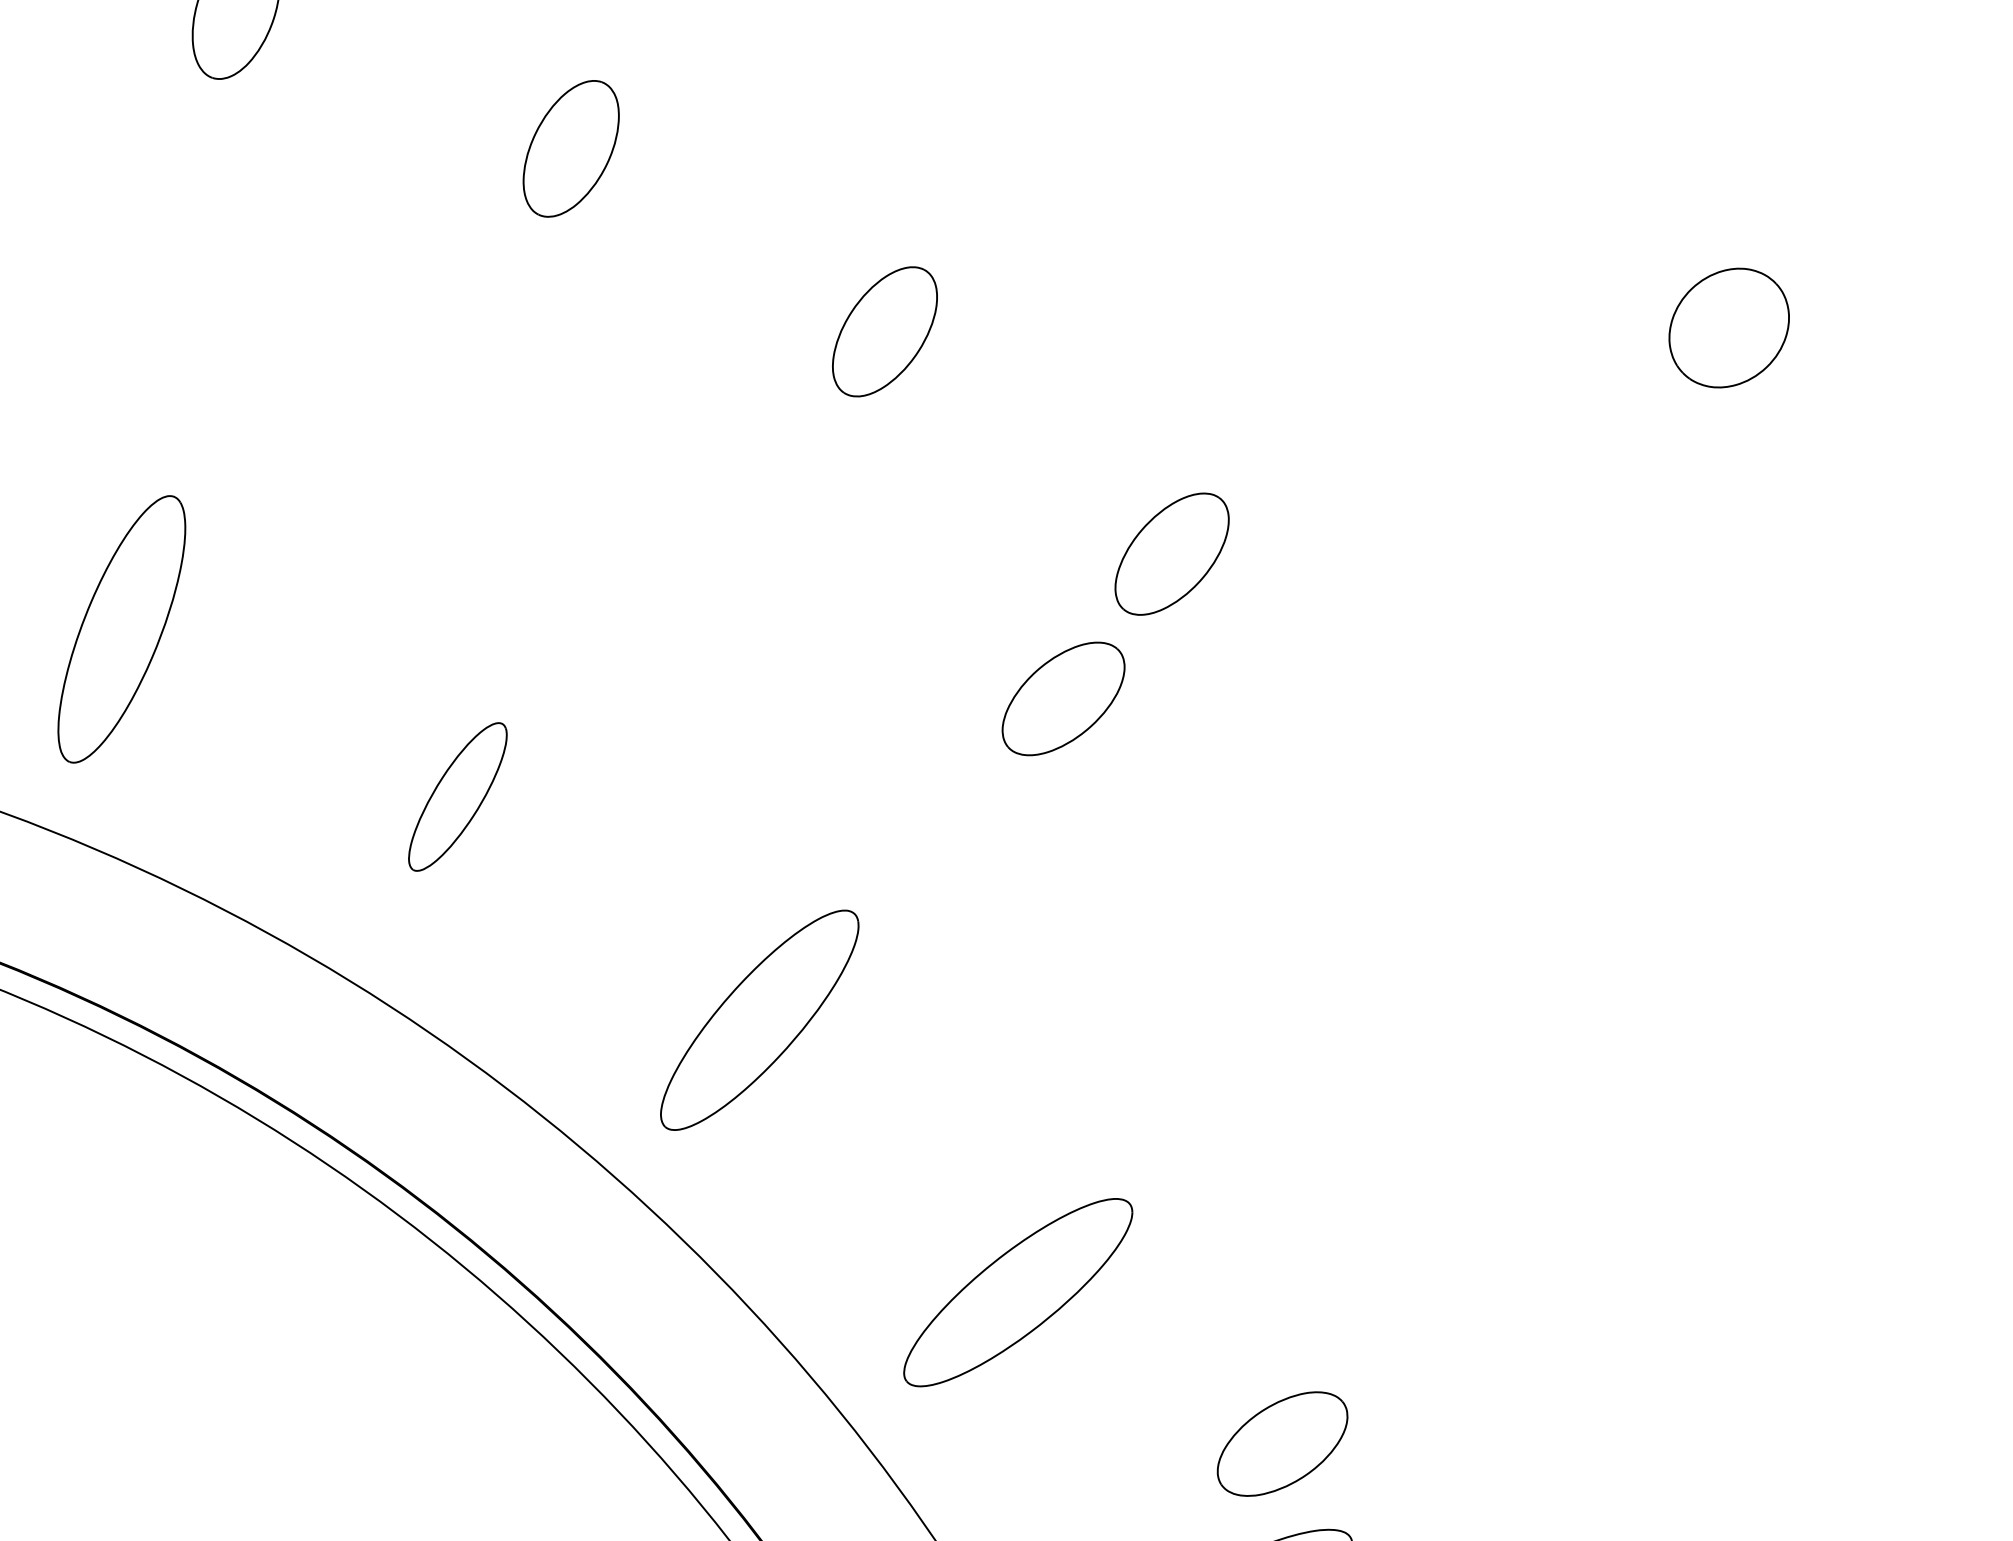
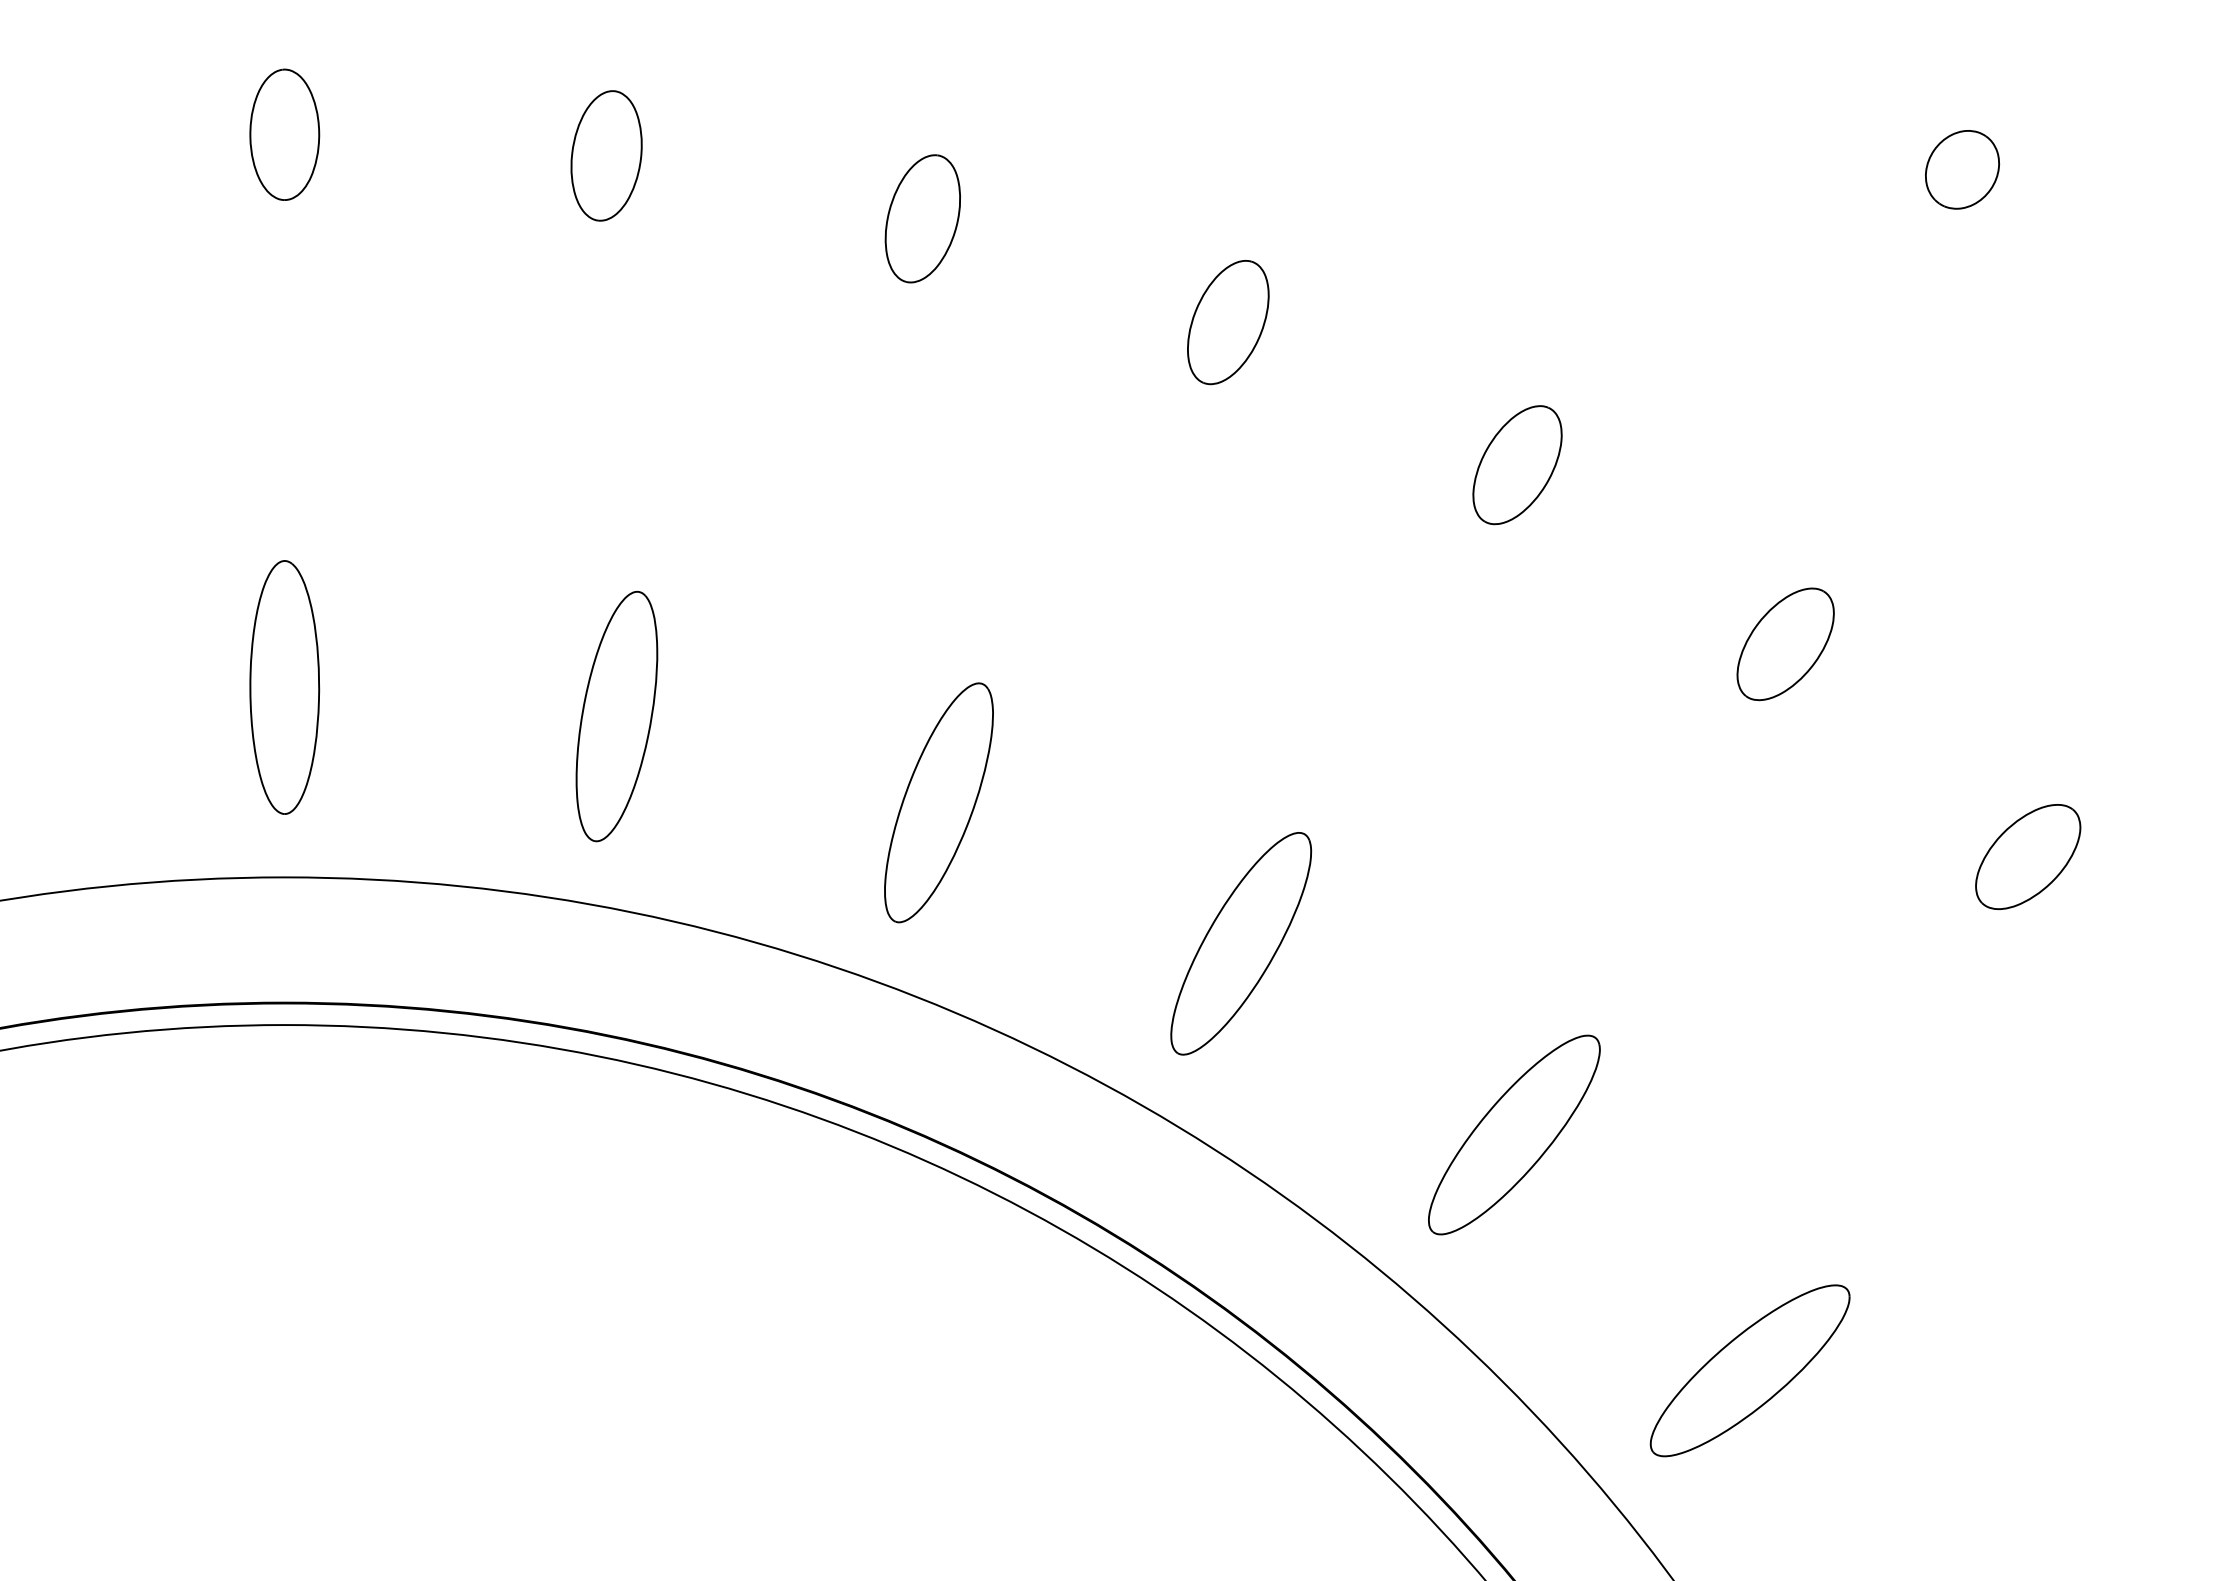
part: (1729, 327) -> (1962, 169), size x0.71
part: (1063, 699) -> (1785, 644), moved
part: (457, 796) -> (938, 802), size x1.67
part: (1283, 1443) -> (2028, 856), moved

